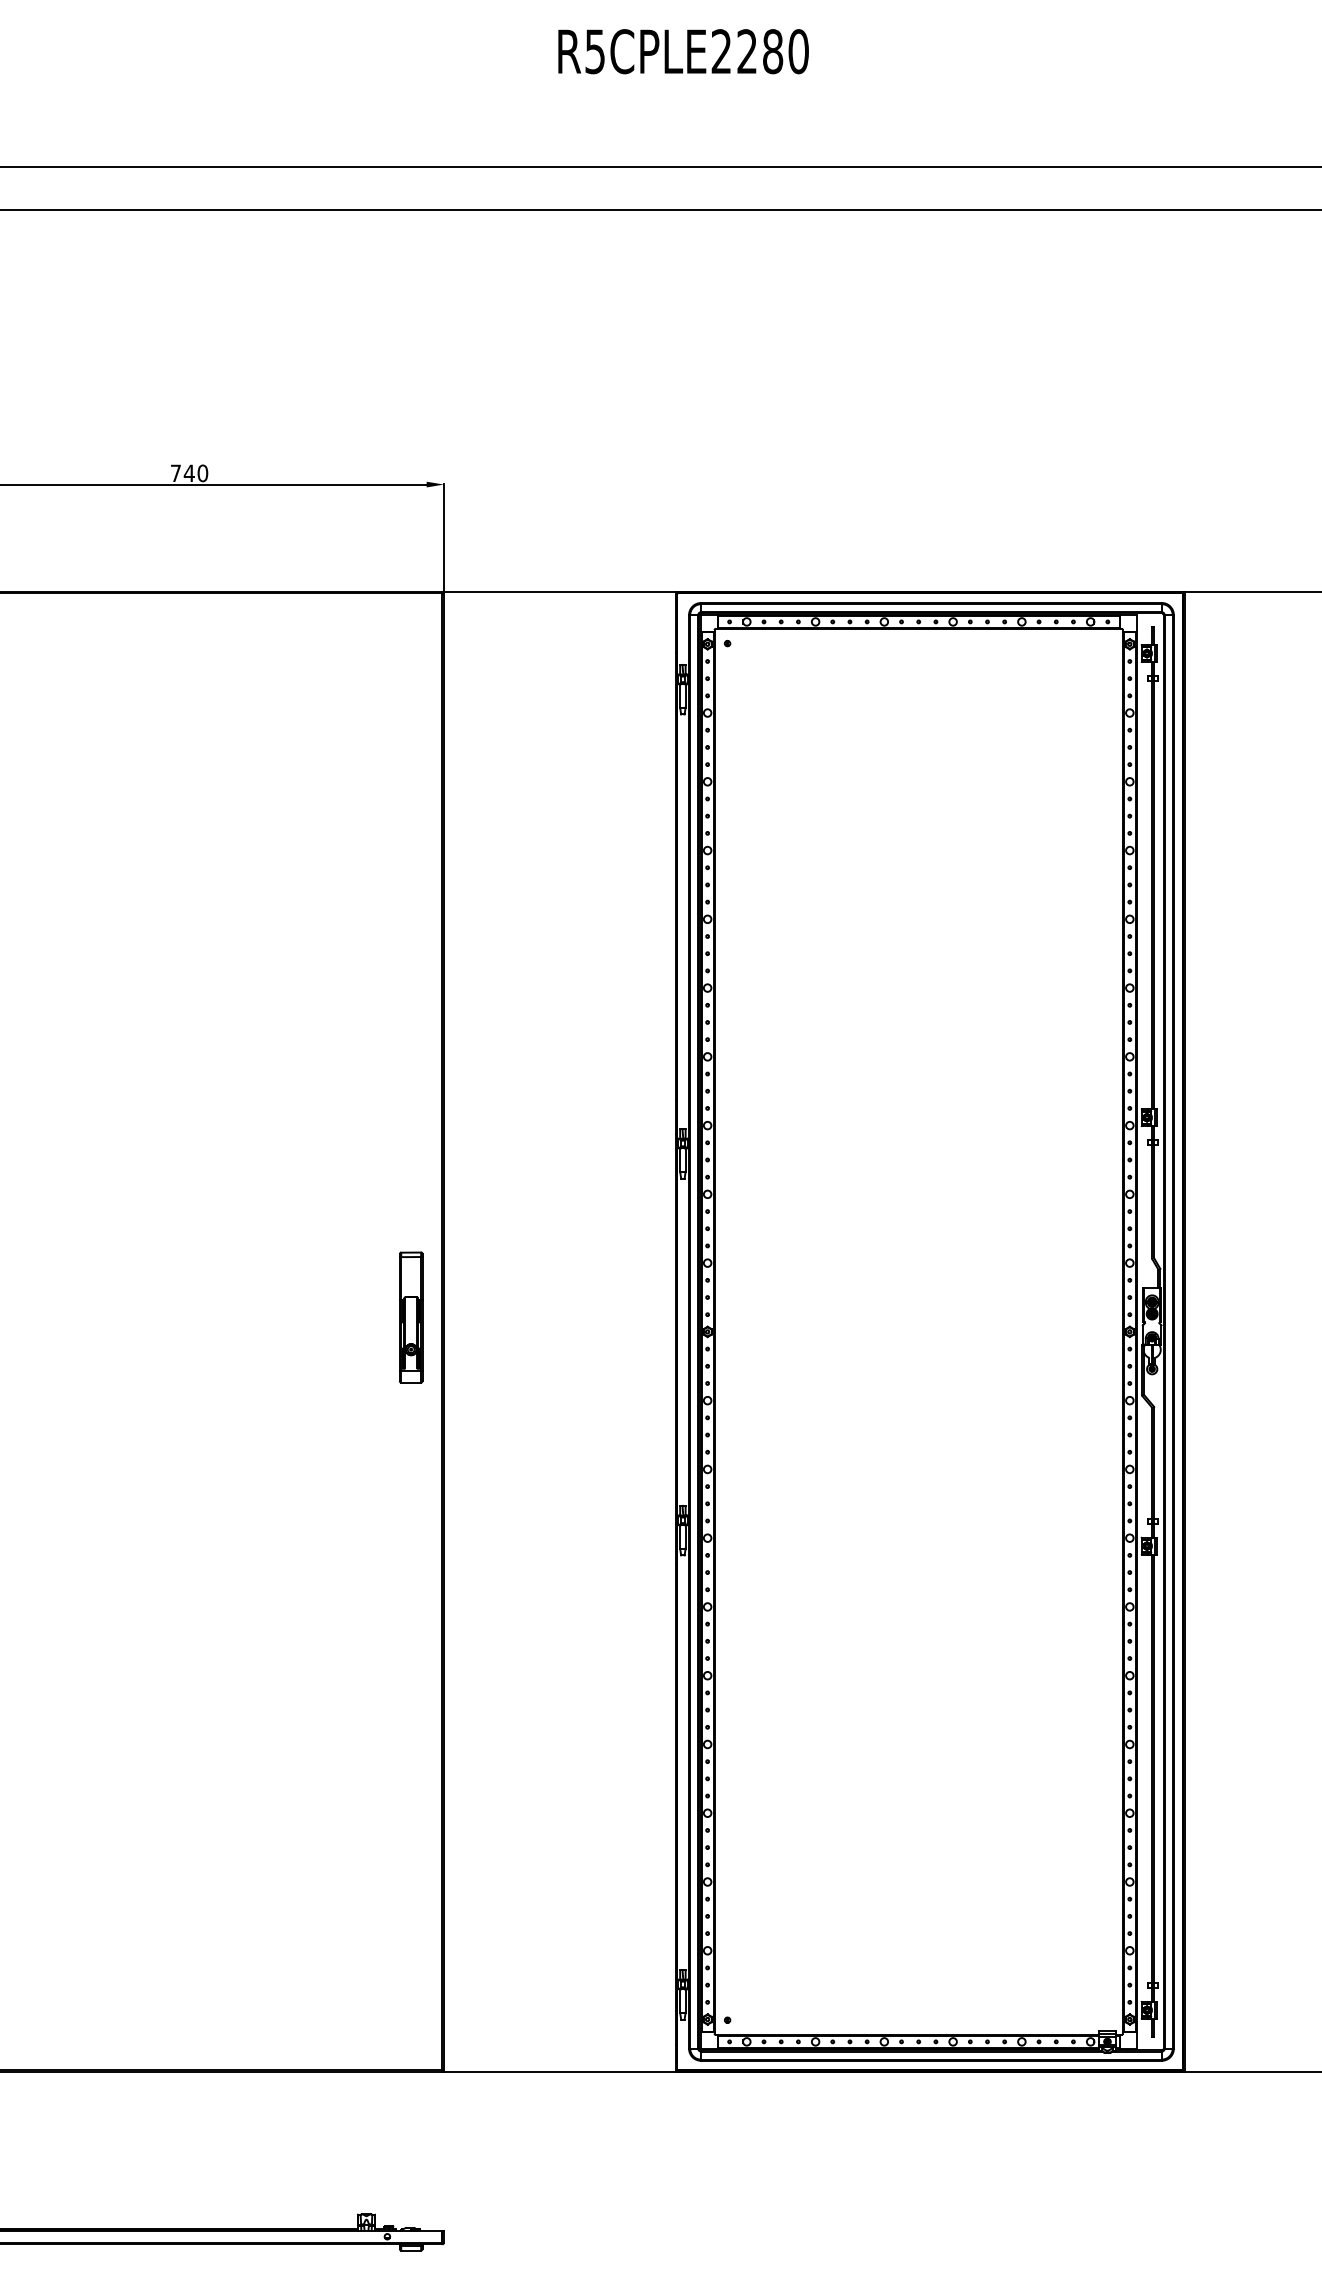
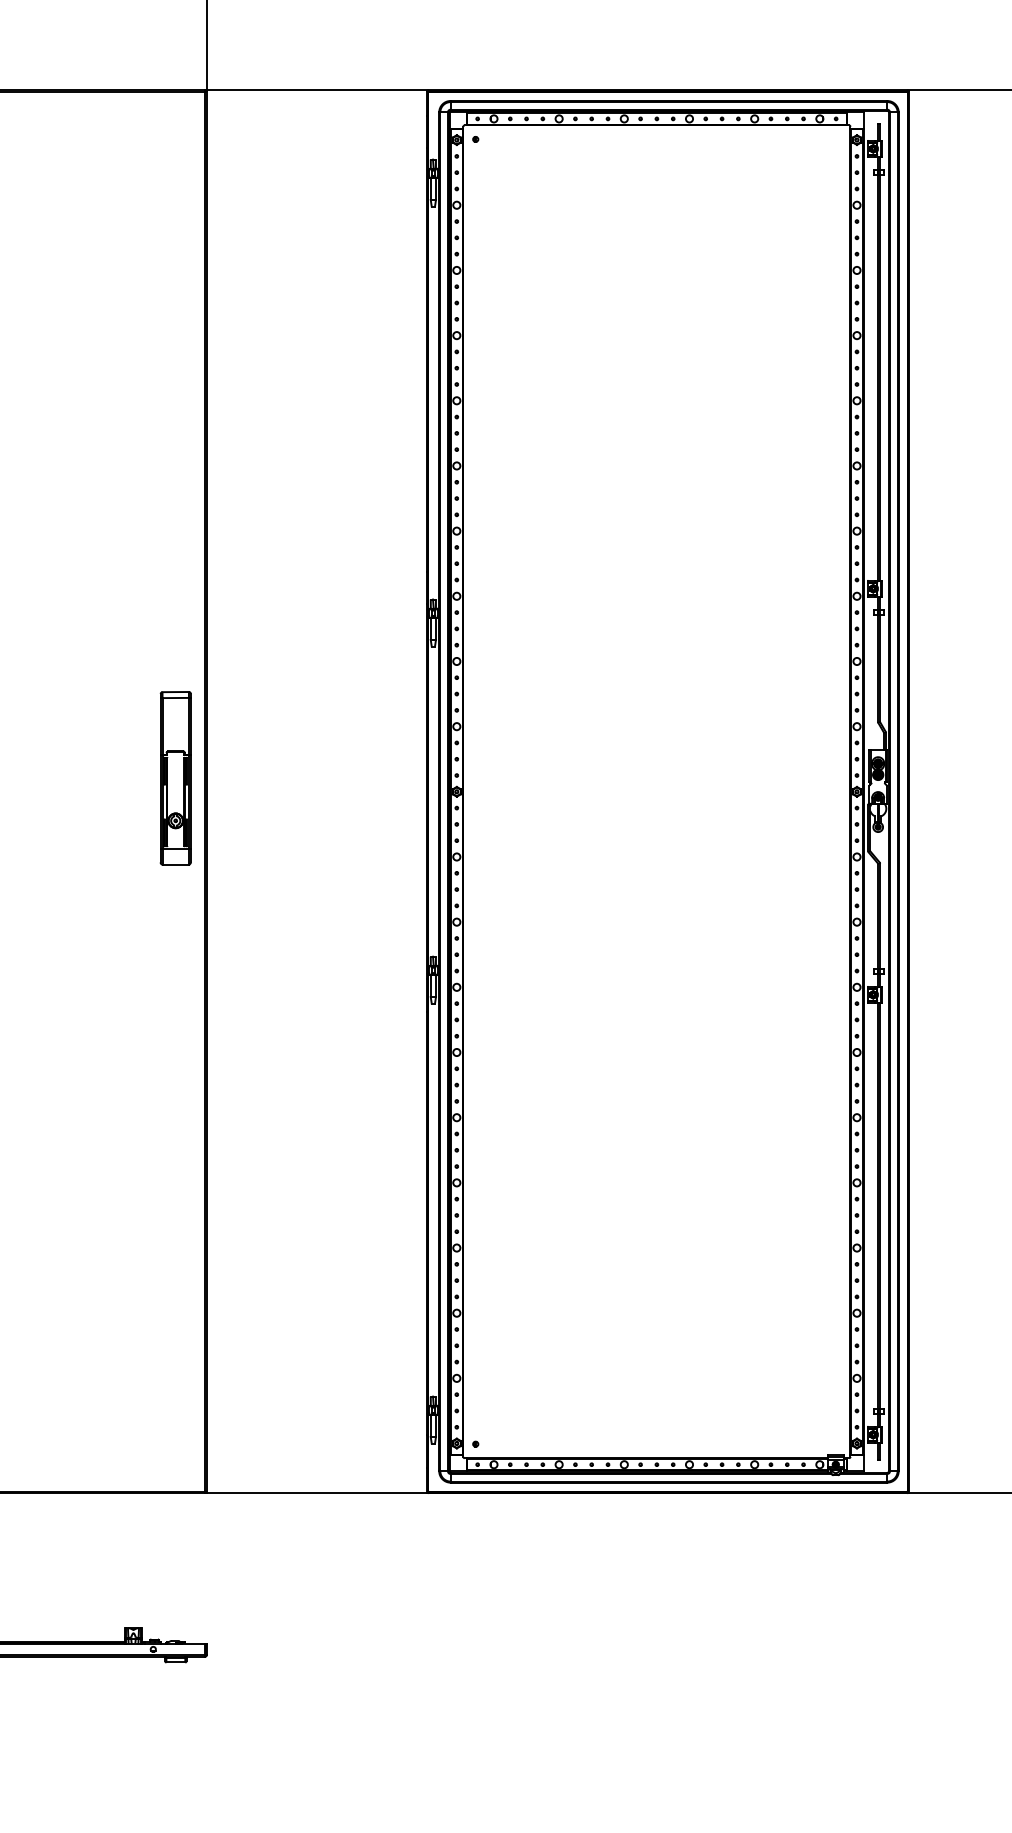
part: (411, 1317) -> (176, 778), size x1.4

